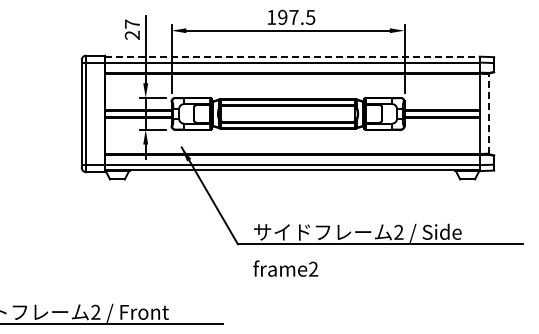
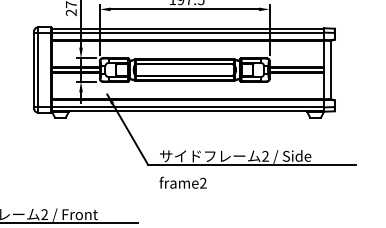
line: (293, 57) -> (188, 28), dashed -> solid
line: (488, 113) -> (330, 69), dashed -> solid

